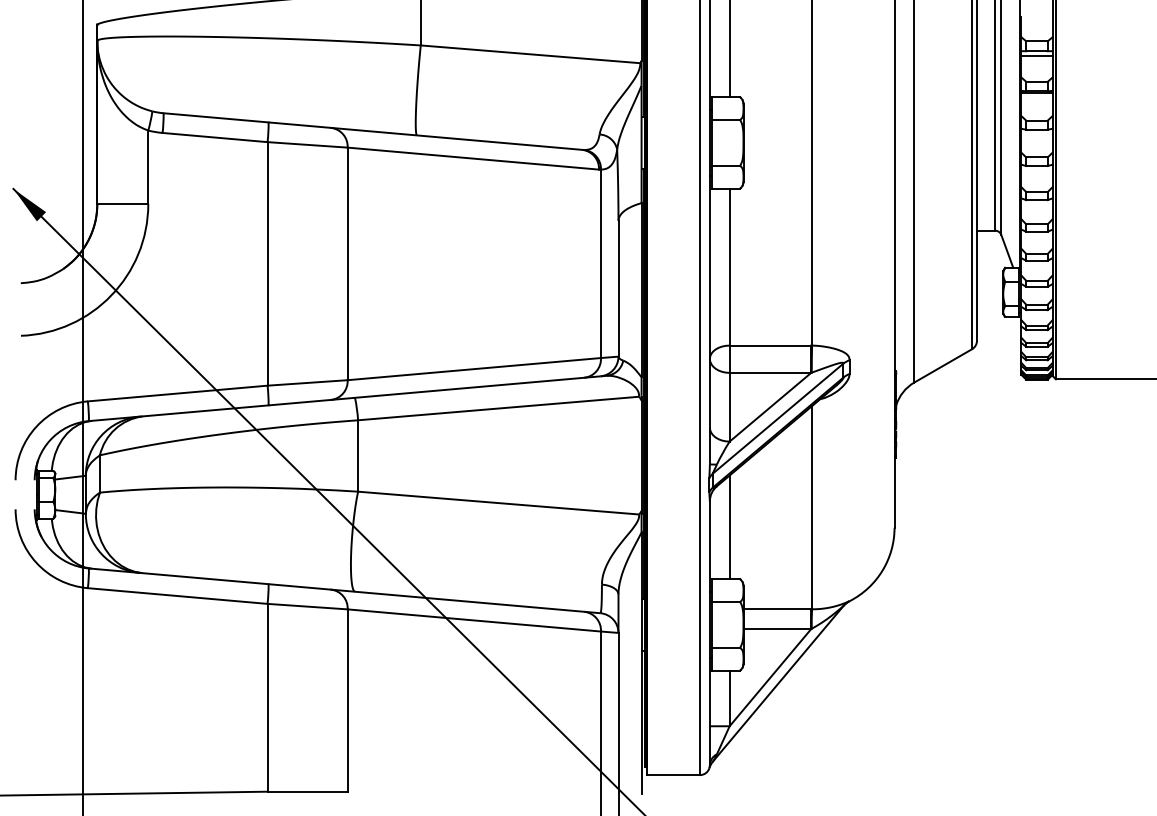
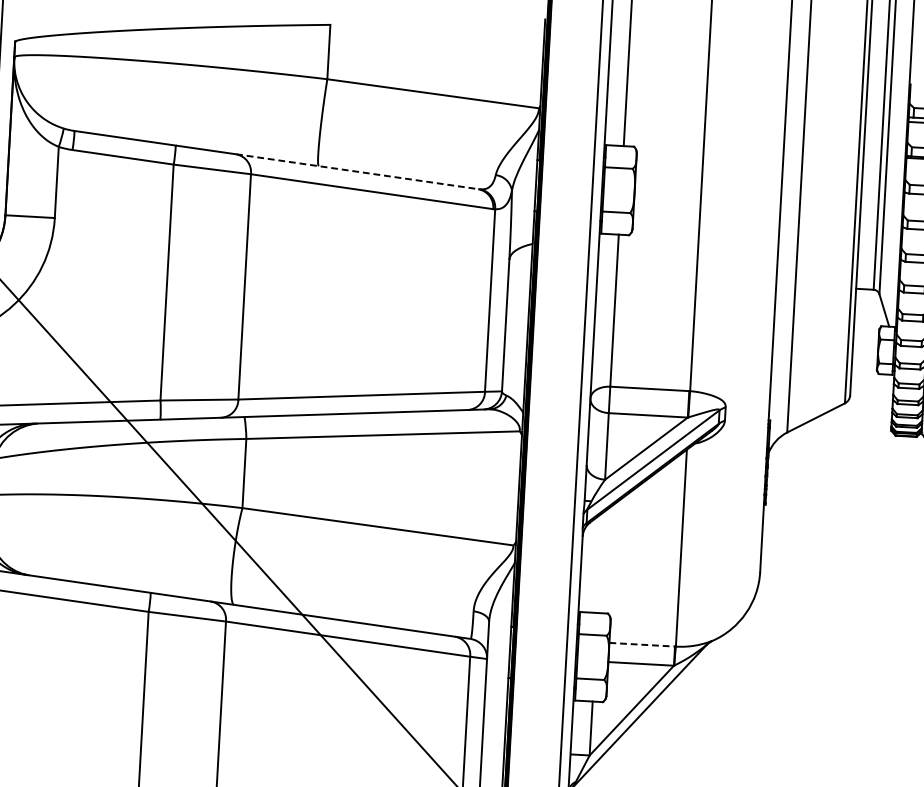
line: (457, 138) -> (357, 171), solid -> dashed
line: (729, 527) -> (600, 562), removed
line: (777, 609) -> (642, 644), solid -> dashed

